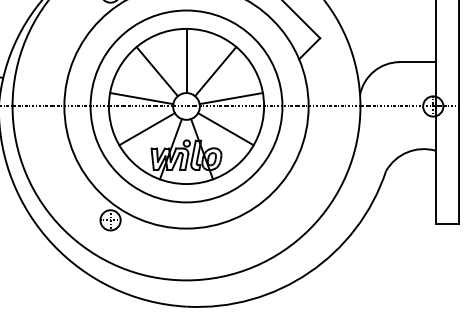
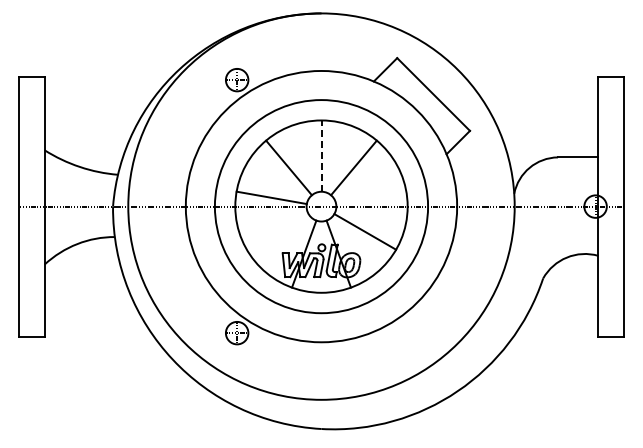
line: (186, 61) -> (321, 156), solid -> dashed
line: (231, 98) -> (371, 197), removed
line: (146, 128) -> (277, 231), removed

